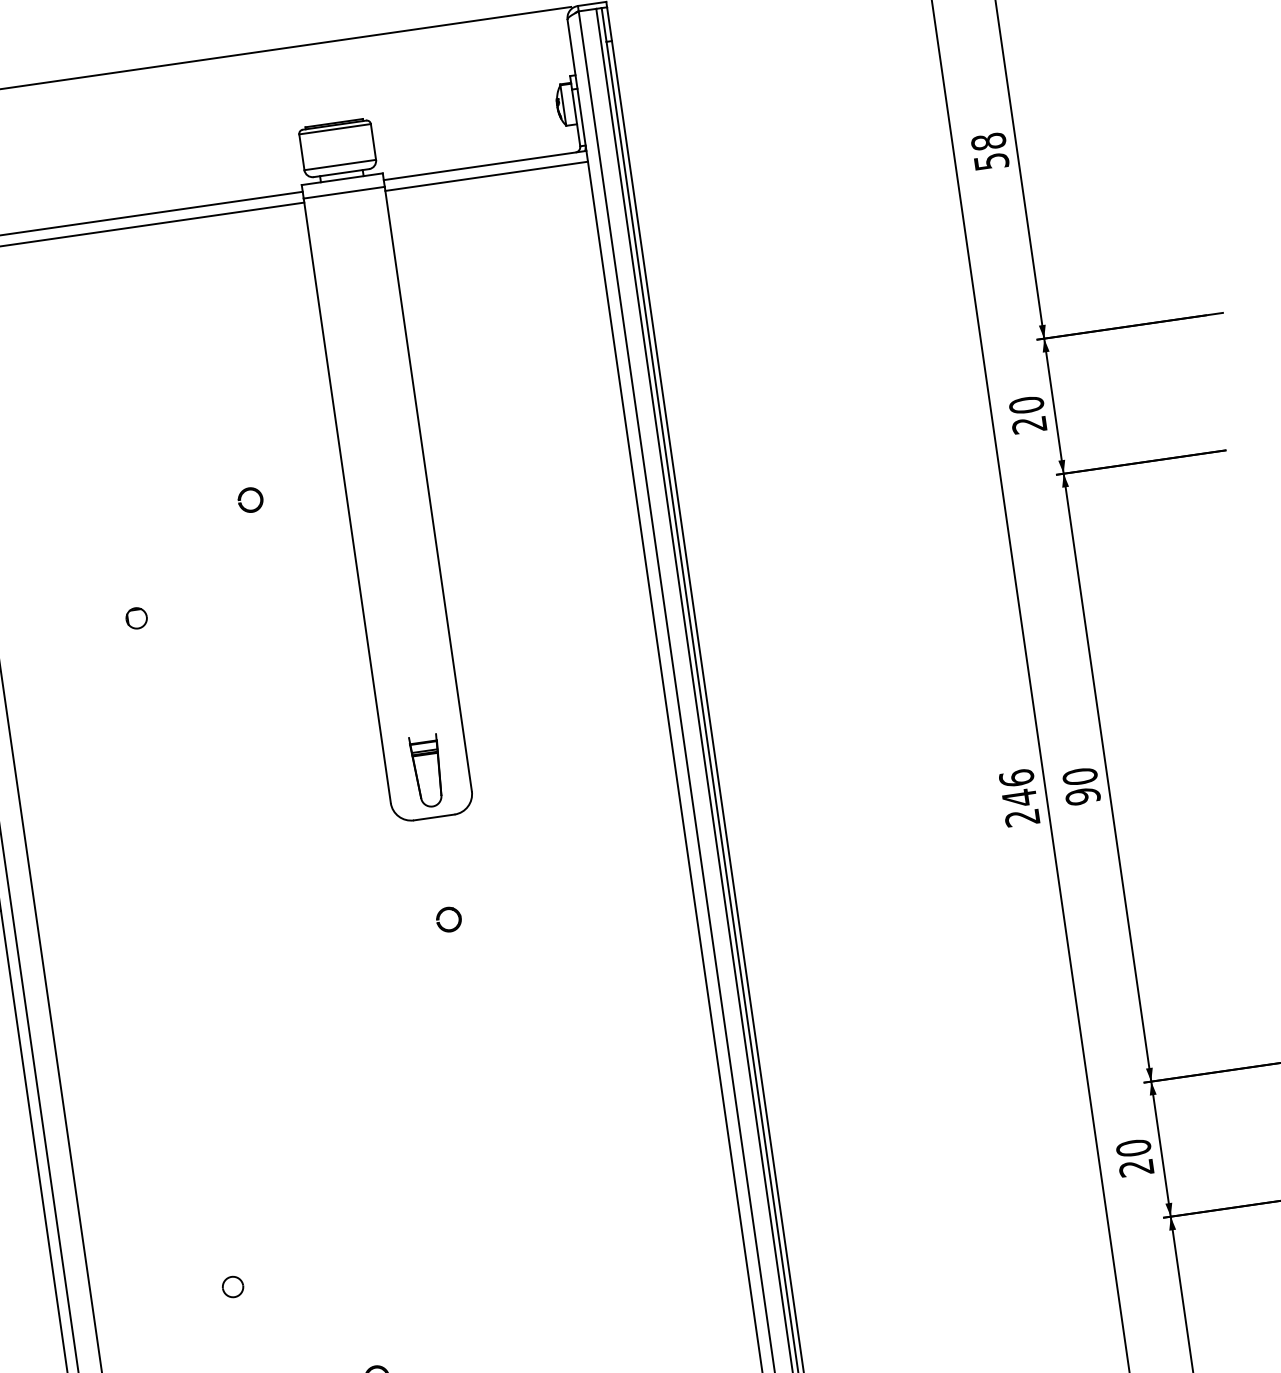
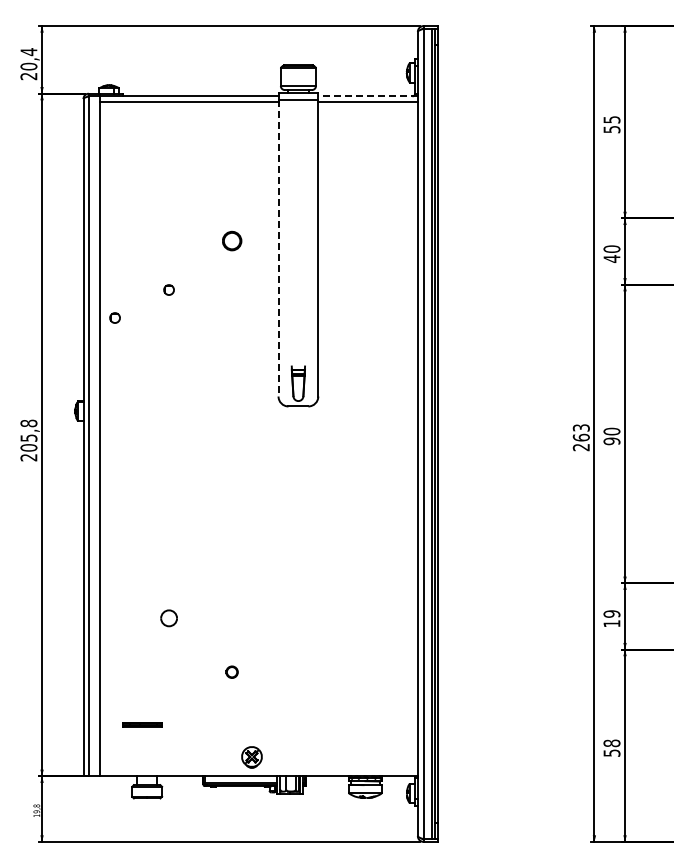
text: (987, 141) -> (611, 119), 58 -> 55
line: (486, 165) -> (368, 96), solid -> dashed
text: (1028, 424) -> (611, 258), 20 -> 40
part: (249, 499) -> (231, 240), size x1.6
line: (347, 501) -> (278, 248), solid -> dashed
part: (33, 690) -> (114, 317), added
text: (1016, 787) -> (580, 432), 246 -> 263
part: (449, 919) -> (298, 456), removed
text: (1134, 1157) -> (611, 618), 20 -> 19
part: (231, 1287) -> (168, 618), size x1.6

